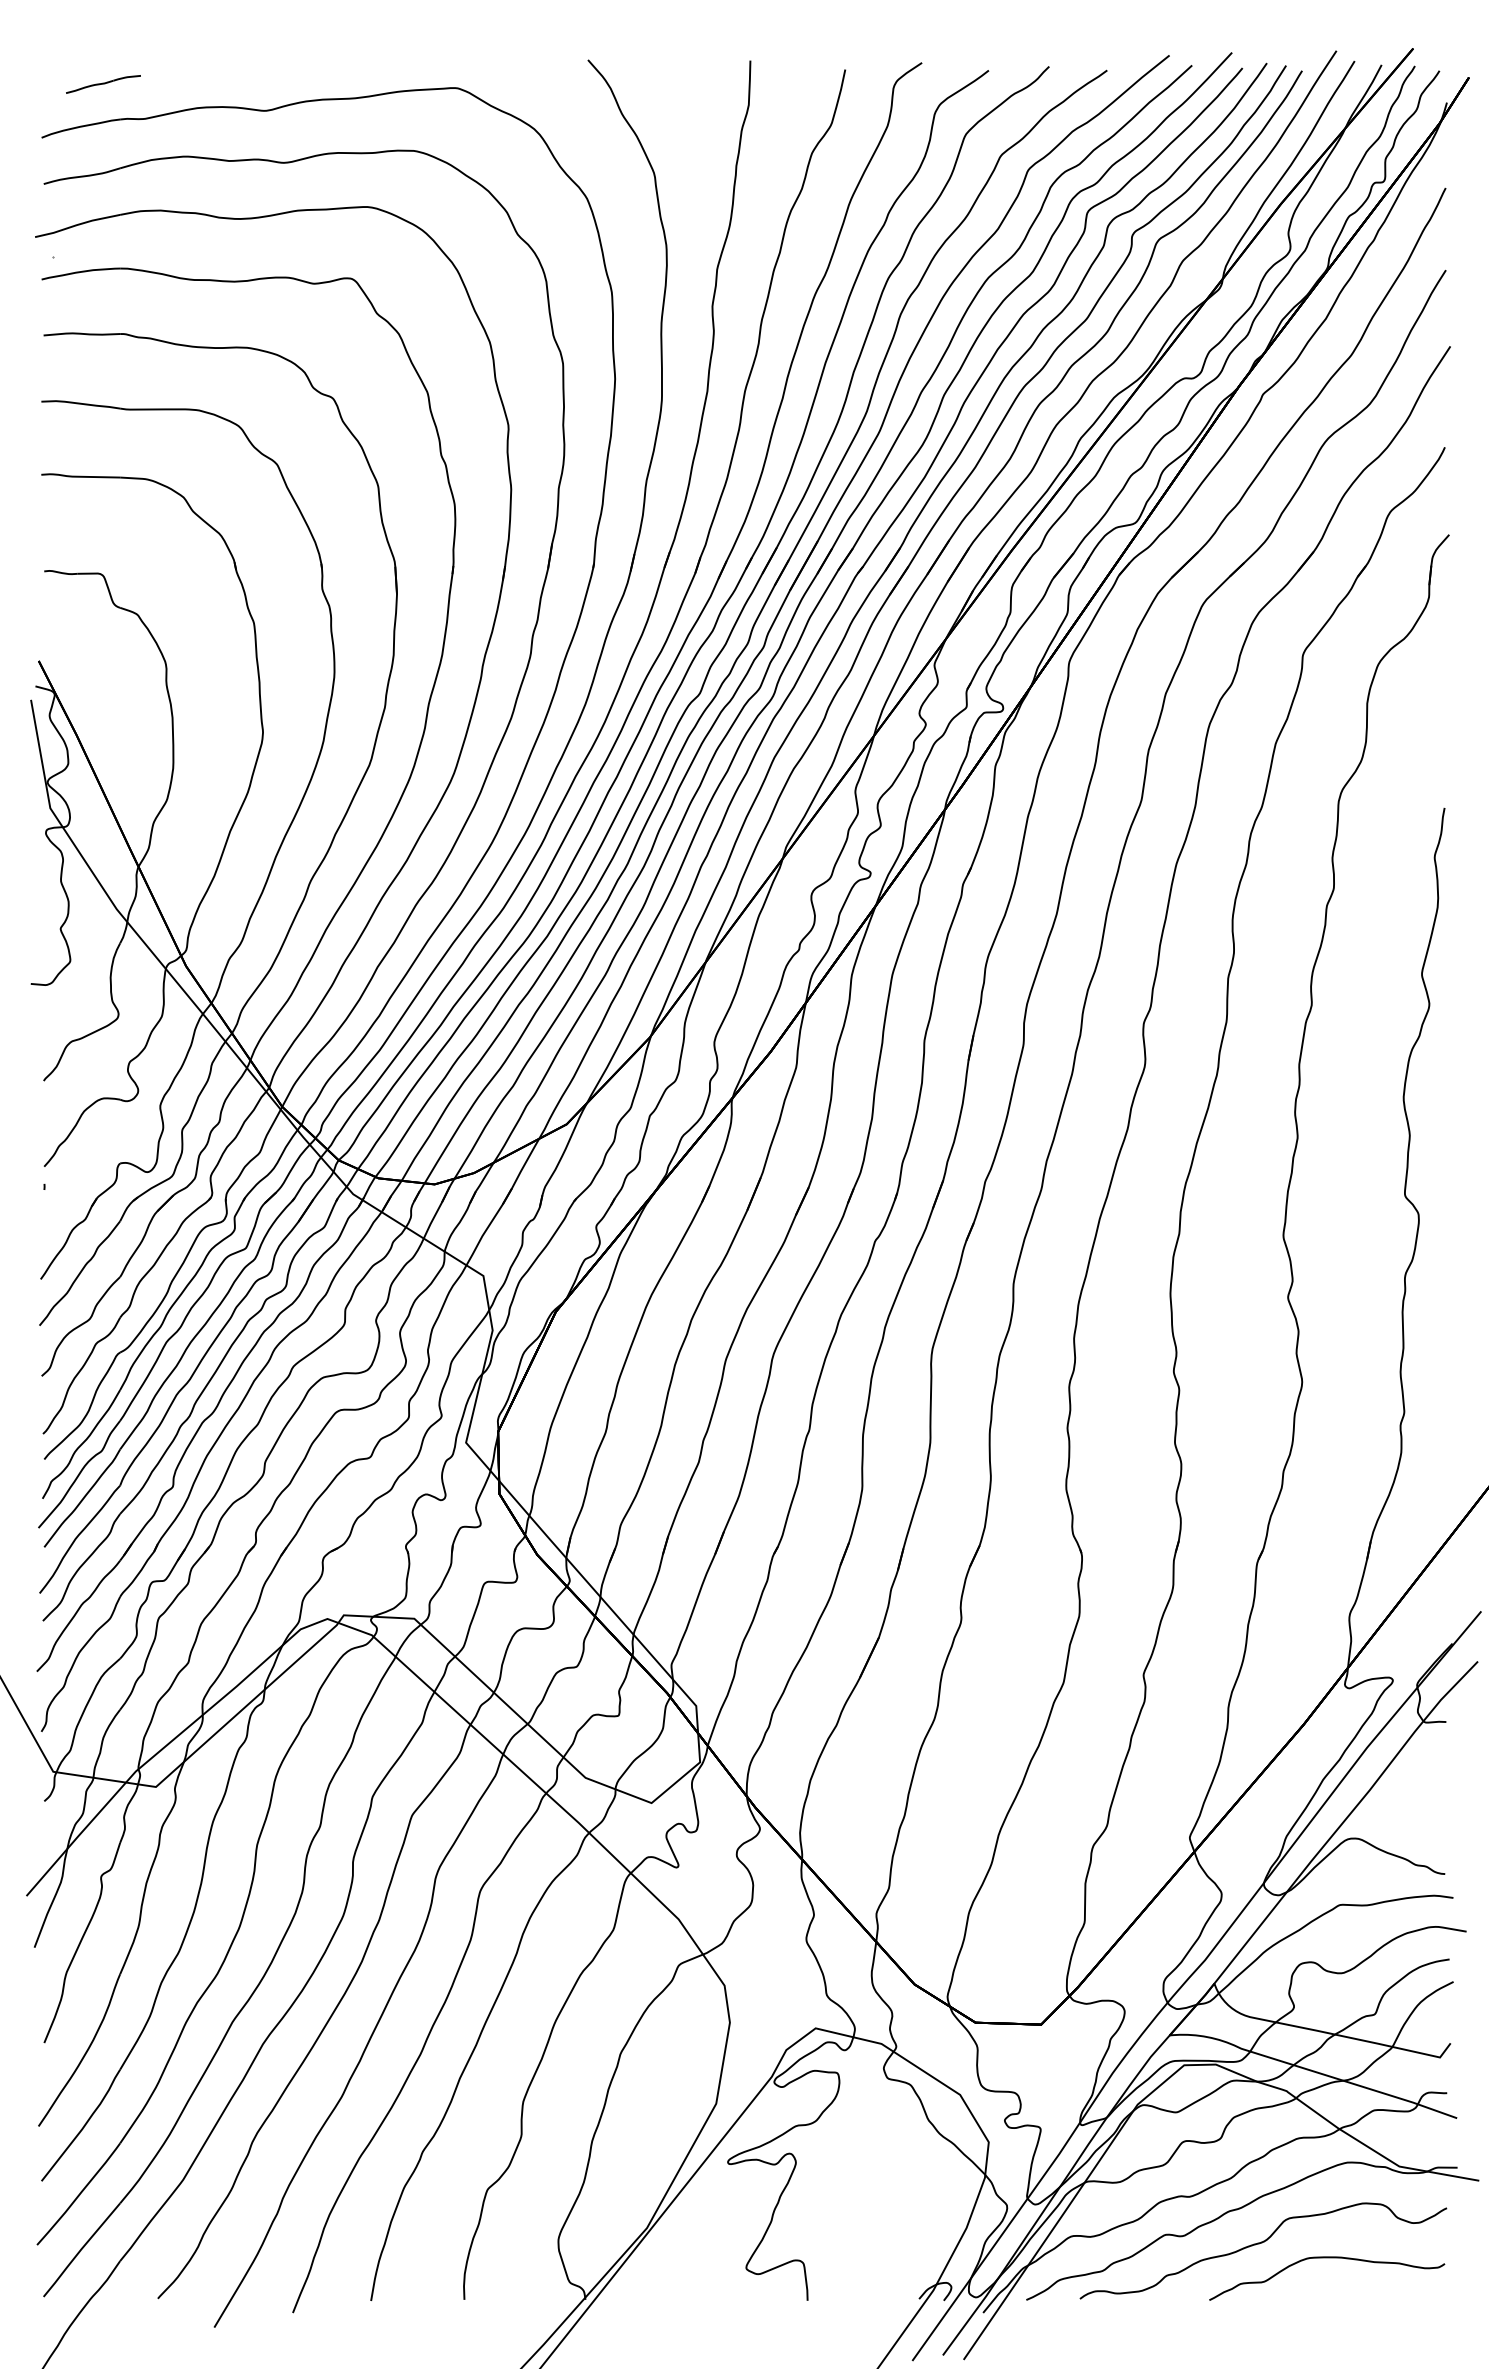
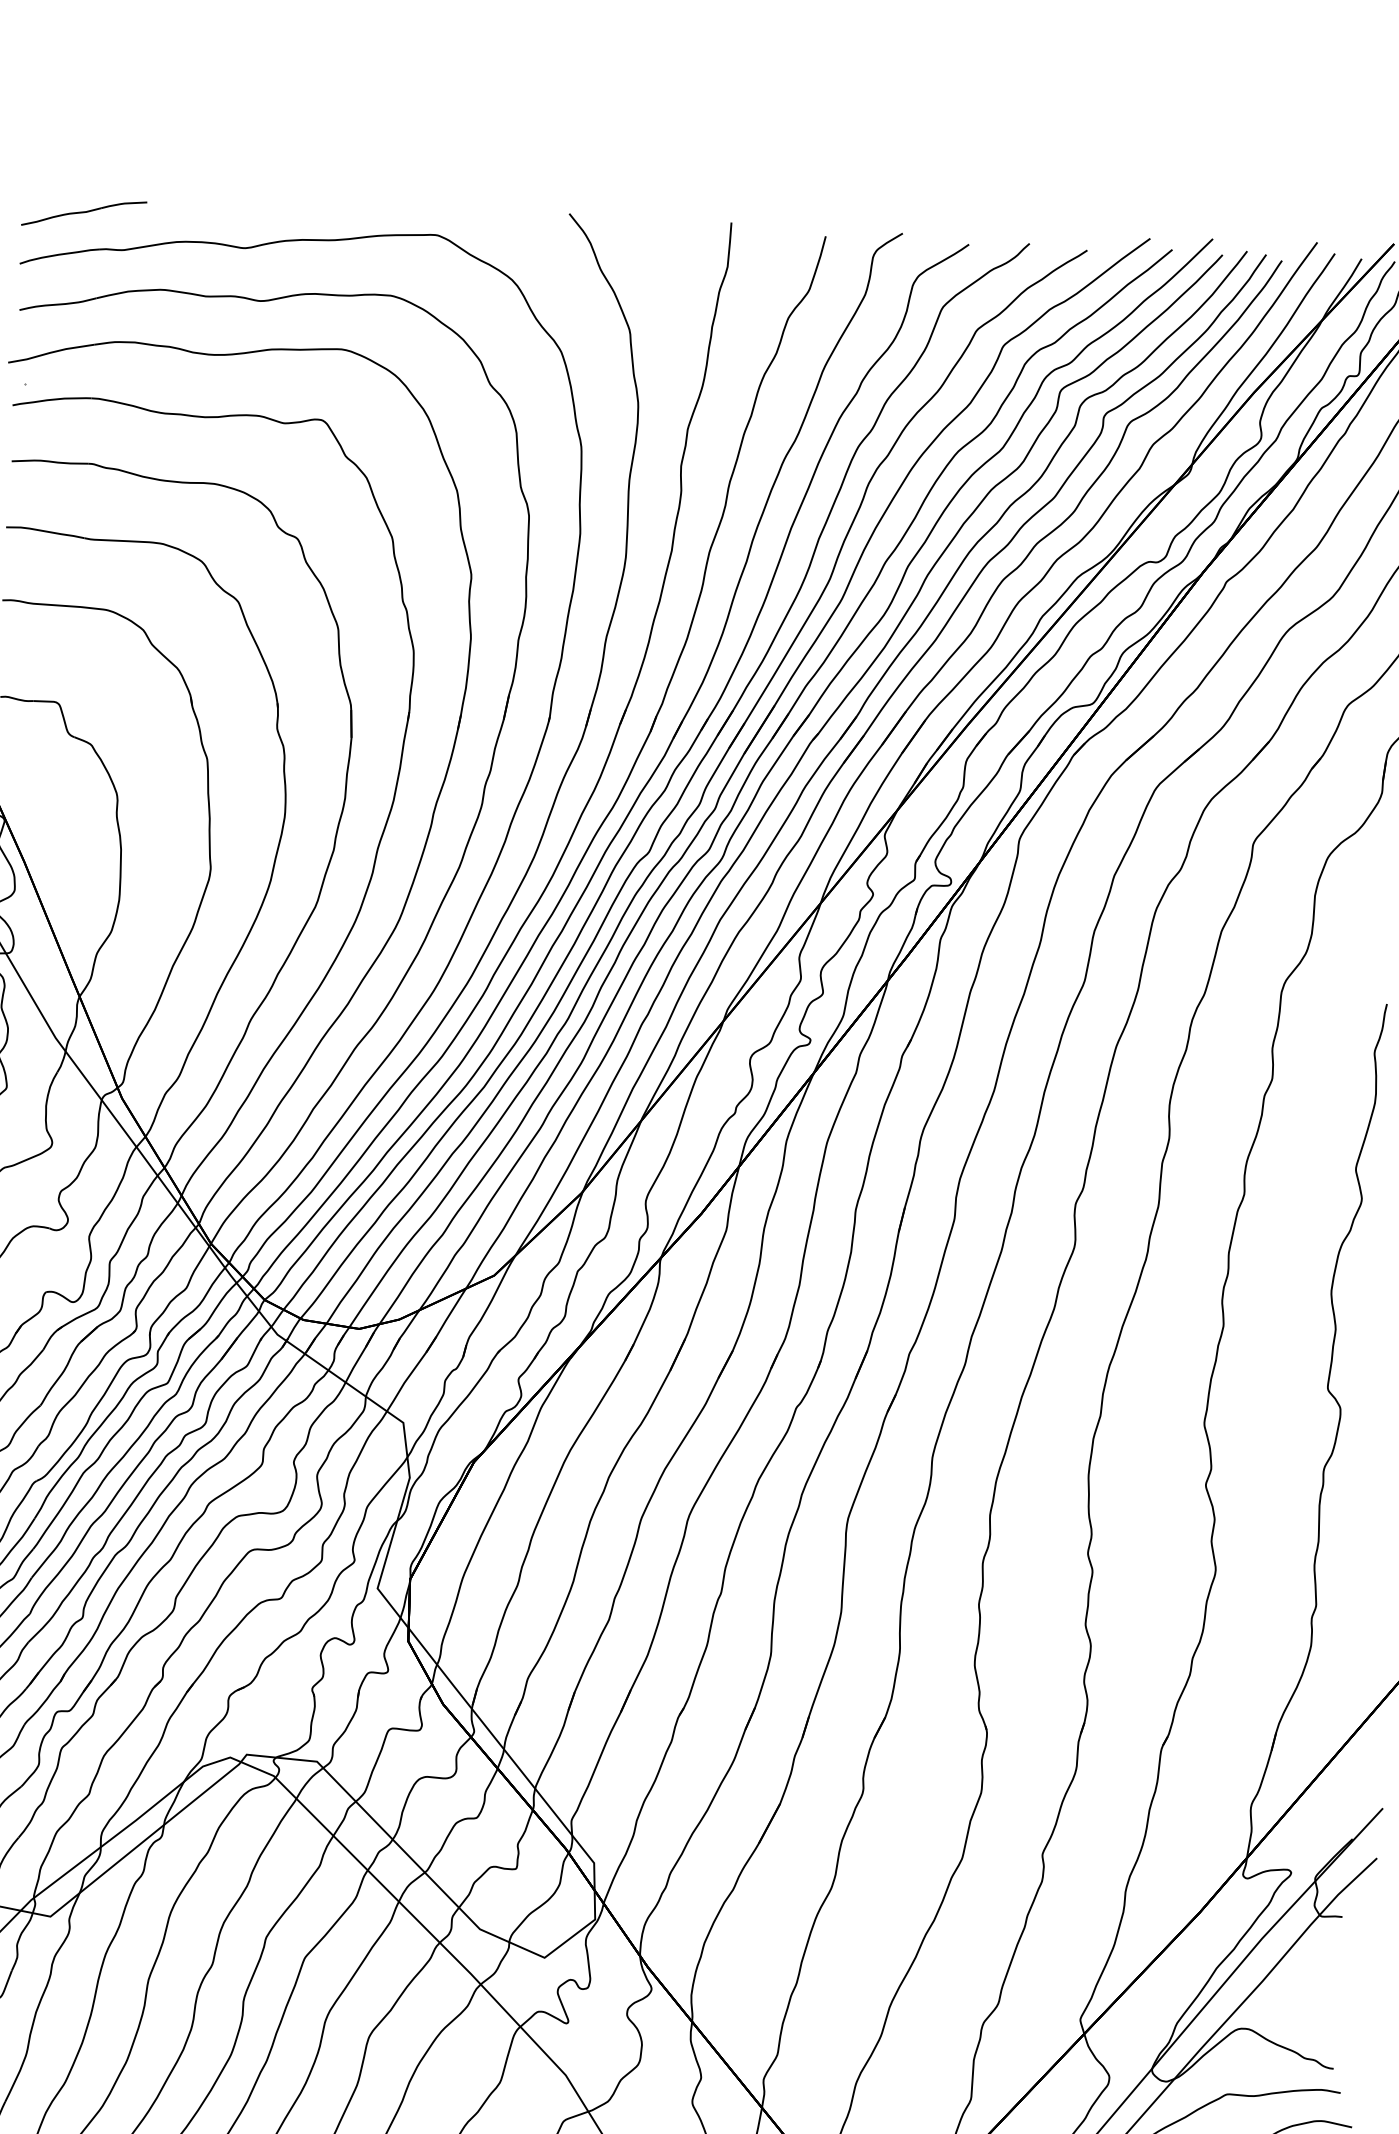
part: (103, 84) -> (84, 213), size x1.67

